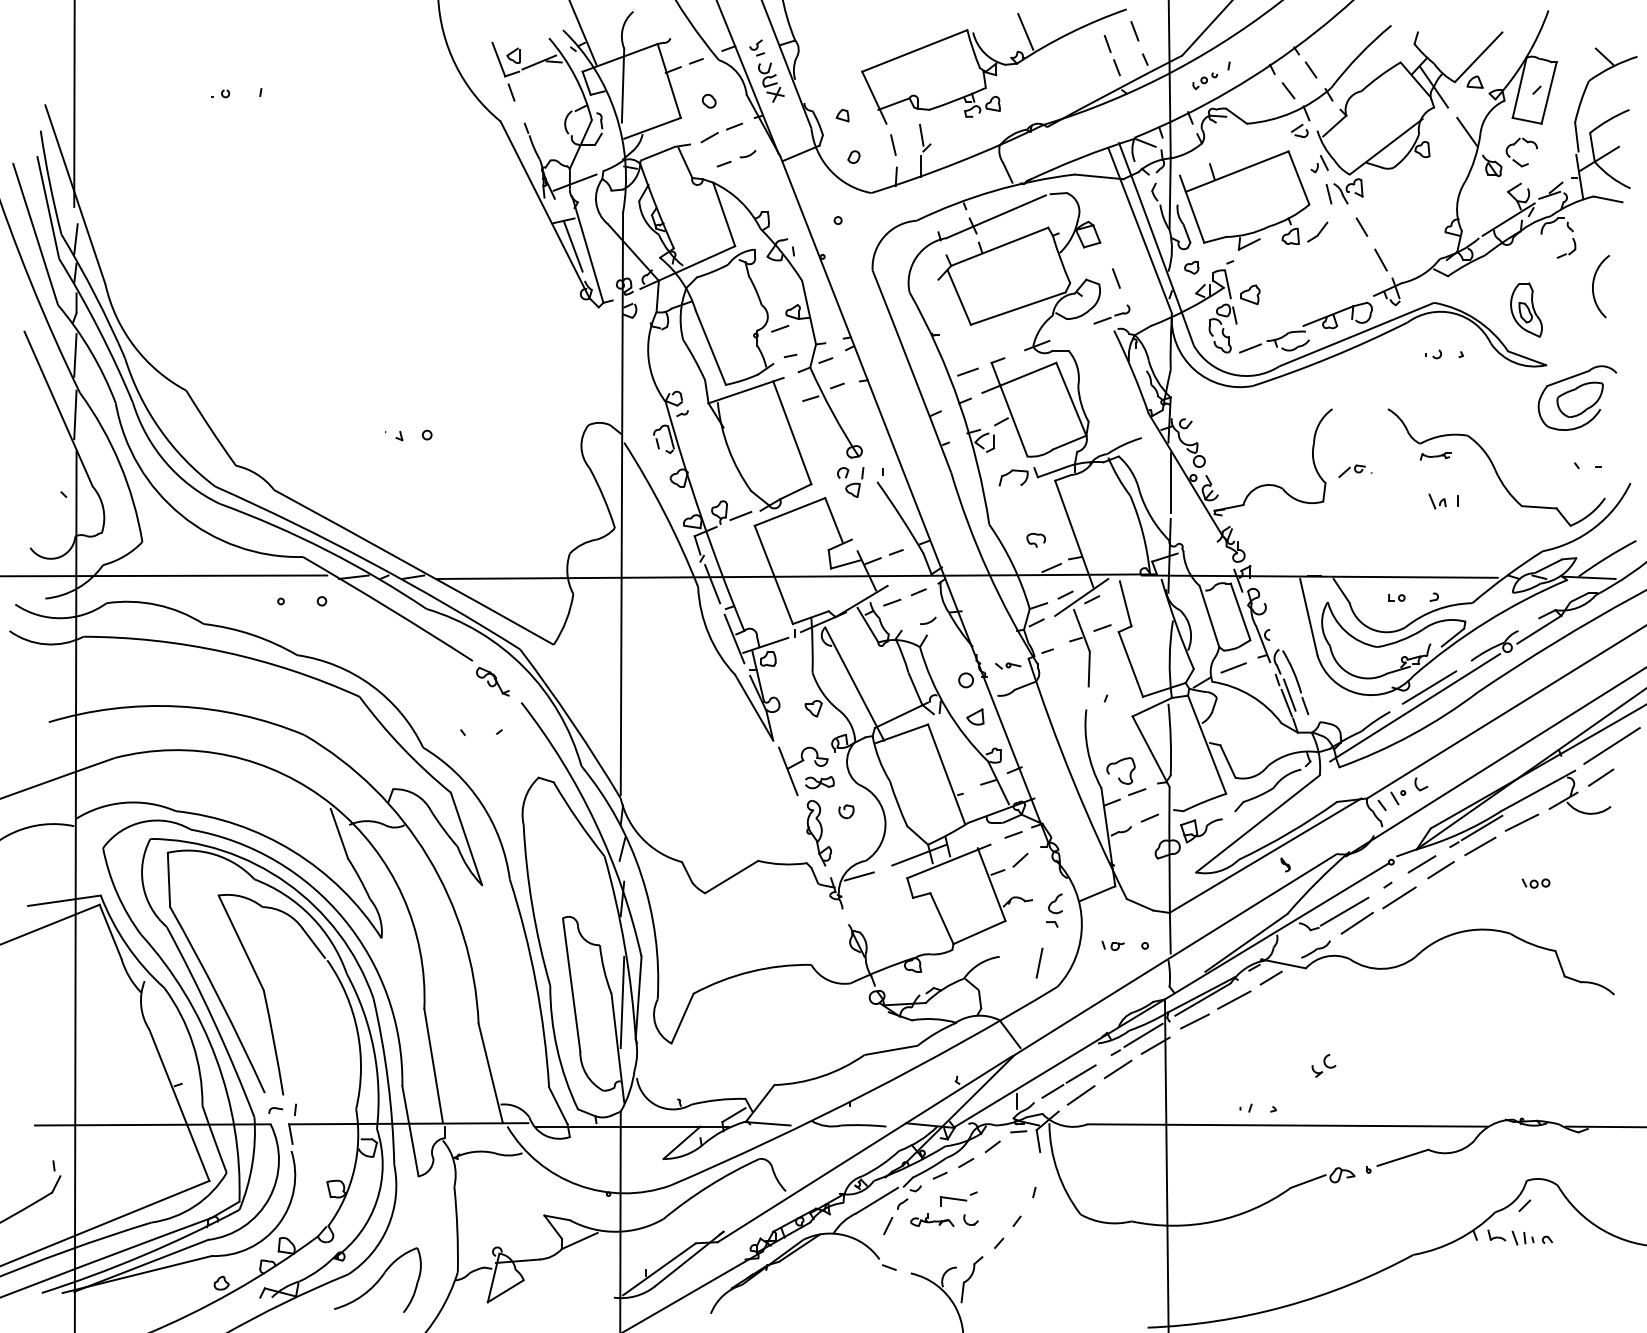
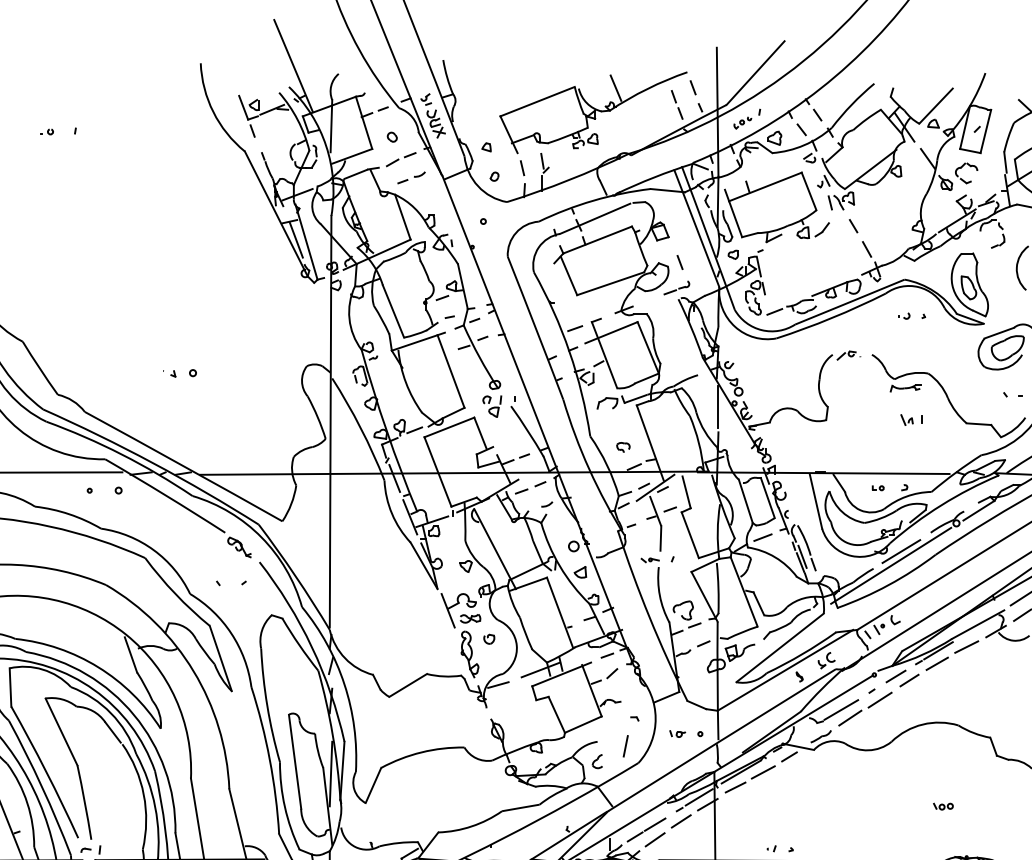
part: (1250, 294) -> (774, 138), moved
part: (1526, 309) -> (969, 284), size x1.67
part: (1435, 456) -> (905, 388), size x1.43
part: (1355, 471) -> (849, 355), moved
part: (1008, 665) -> (650, 559), moved
part: (1535, 883) -> (943, 806), moved
part: (1055, 903) -> (597, 761), moved
part: (1323, 1065) -> (826, 660), moved

